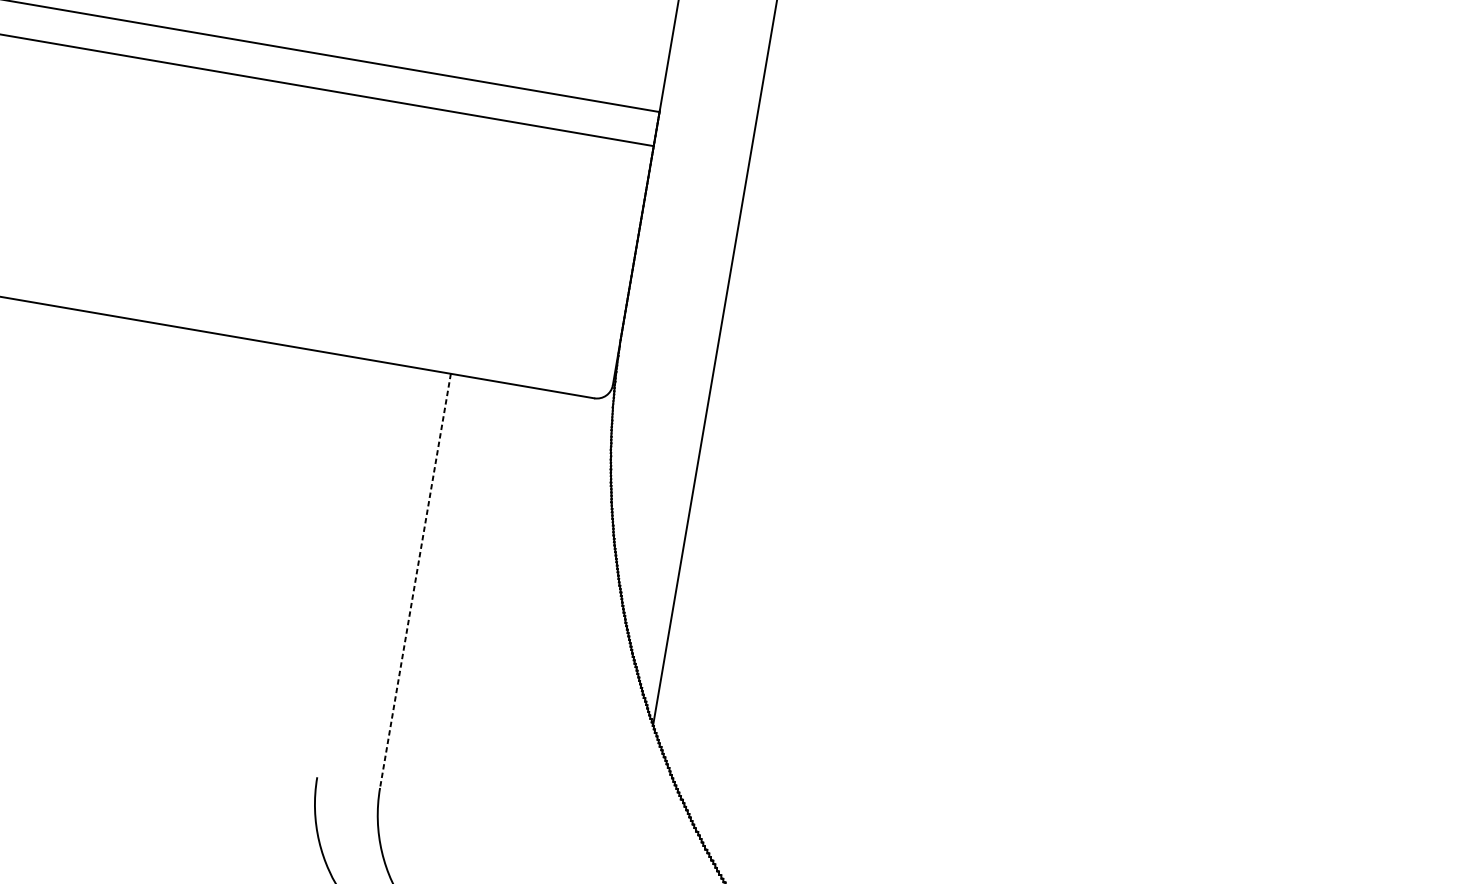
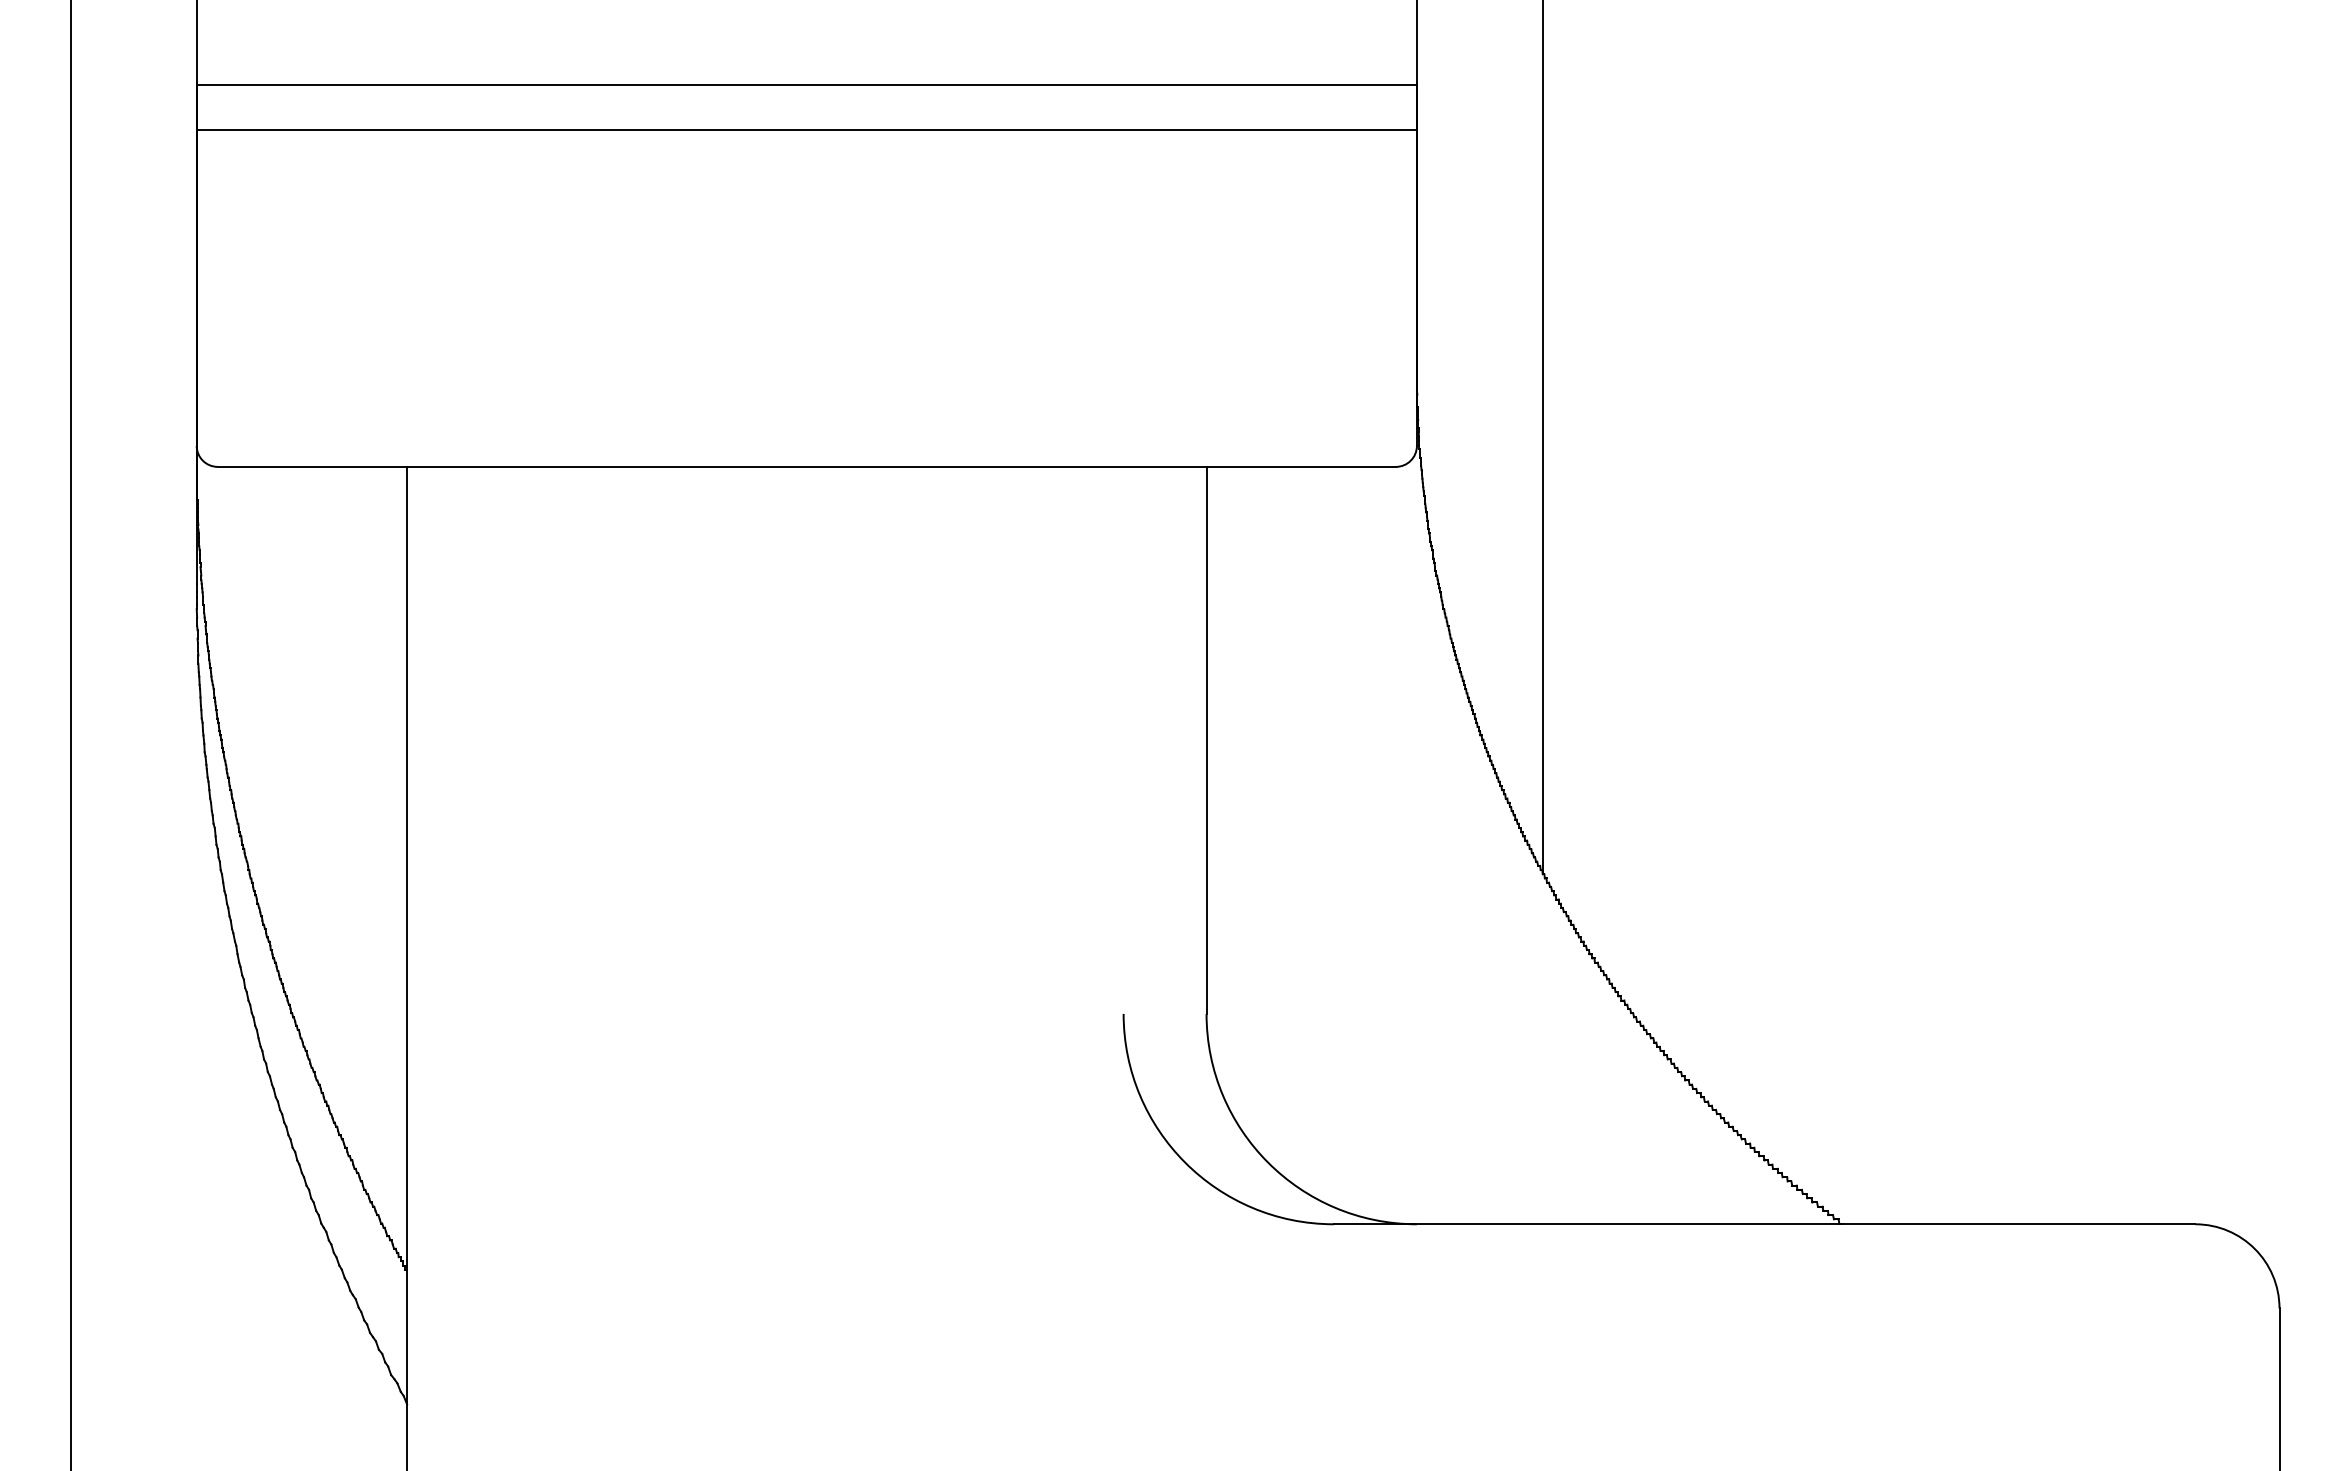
line: (415, 580) -> (1206, 740), dashed -> solid

